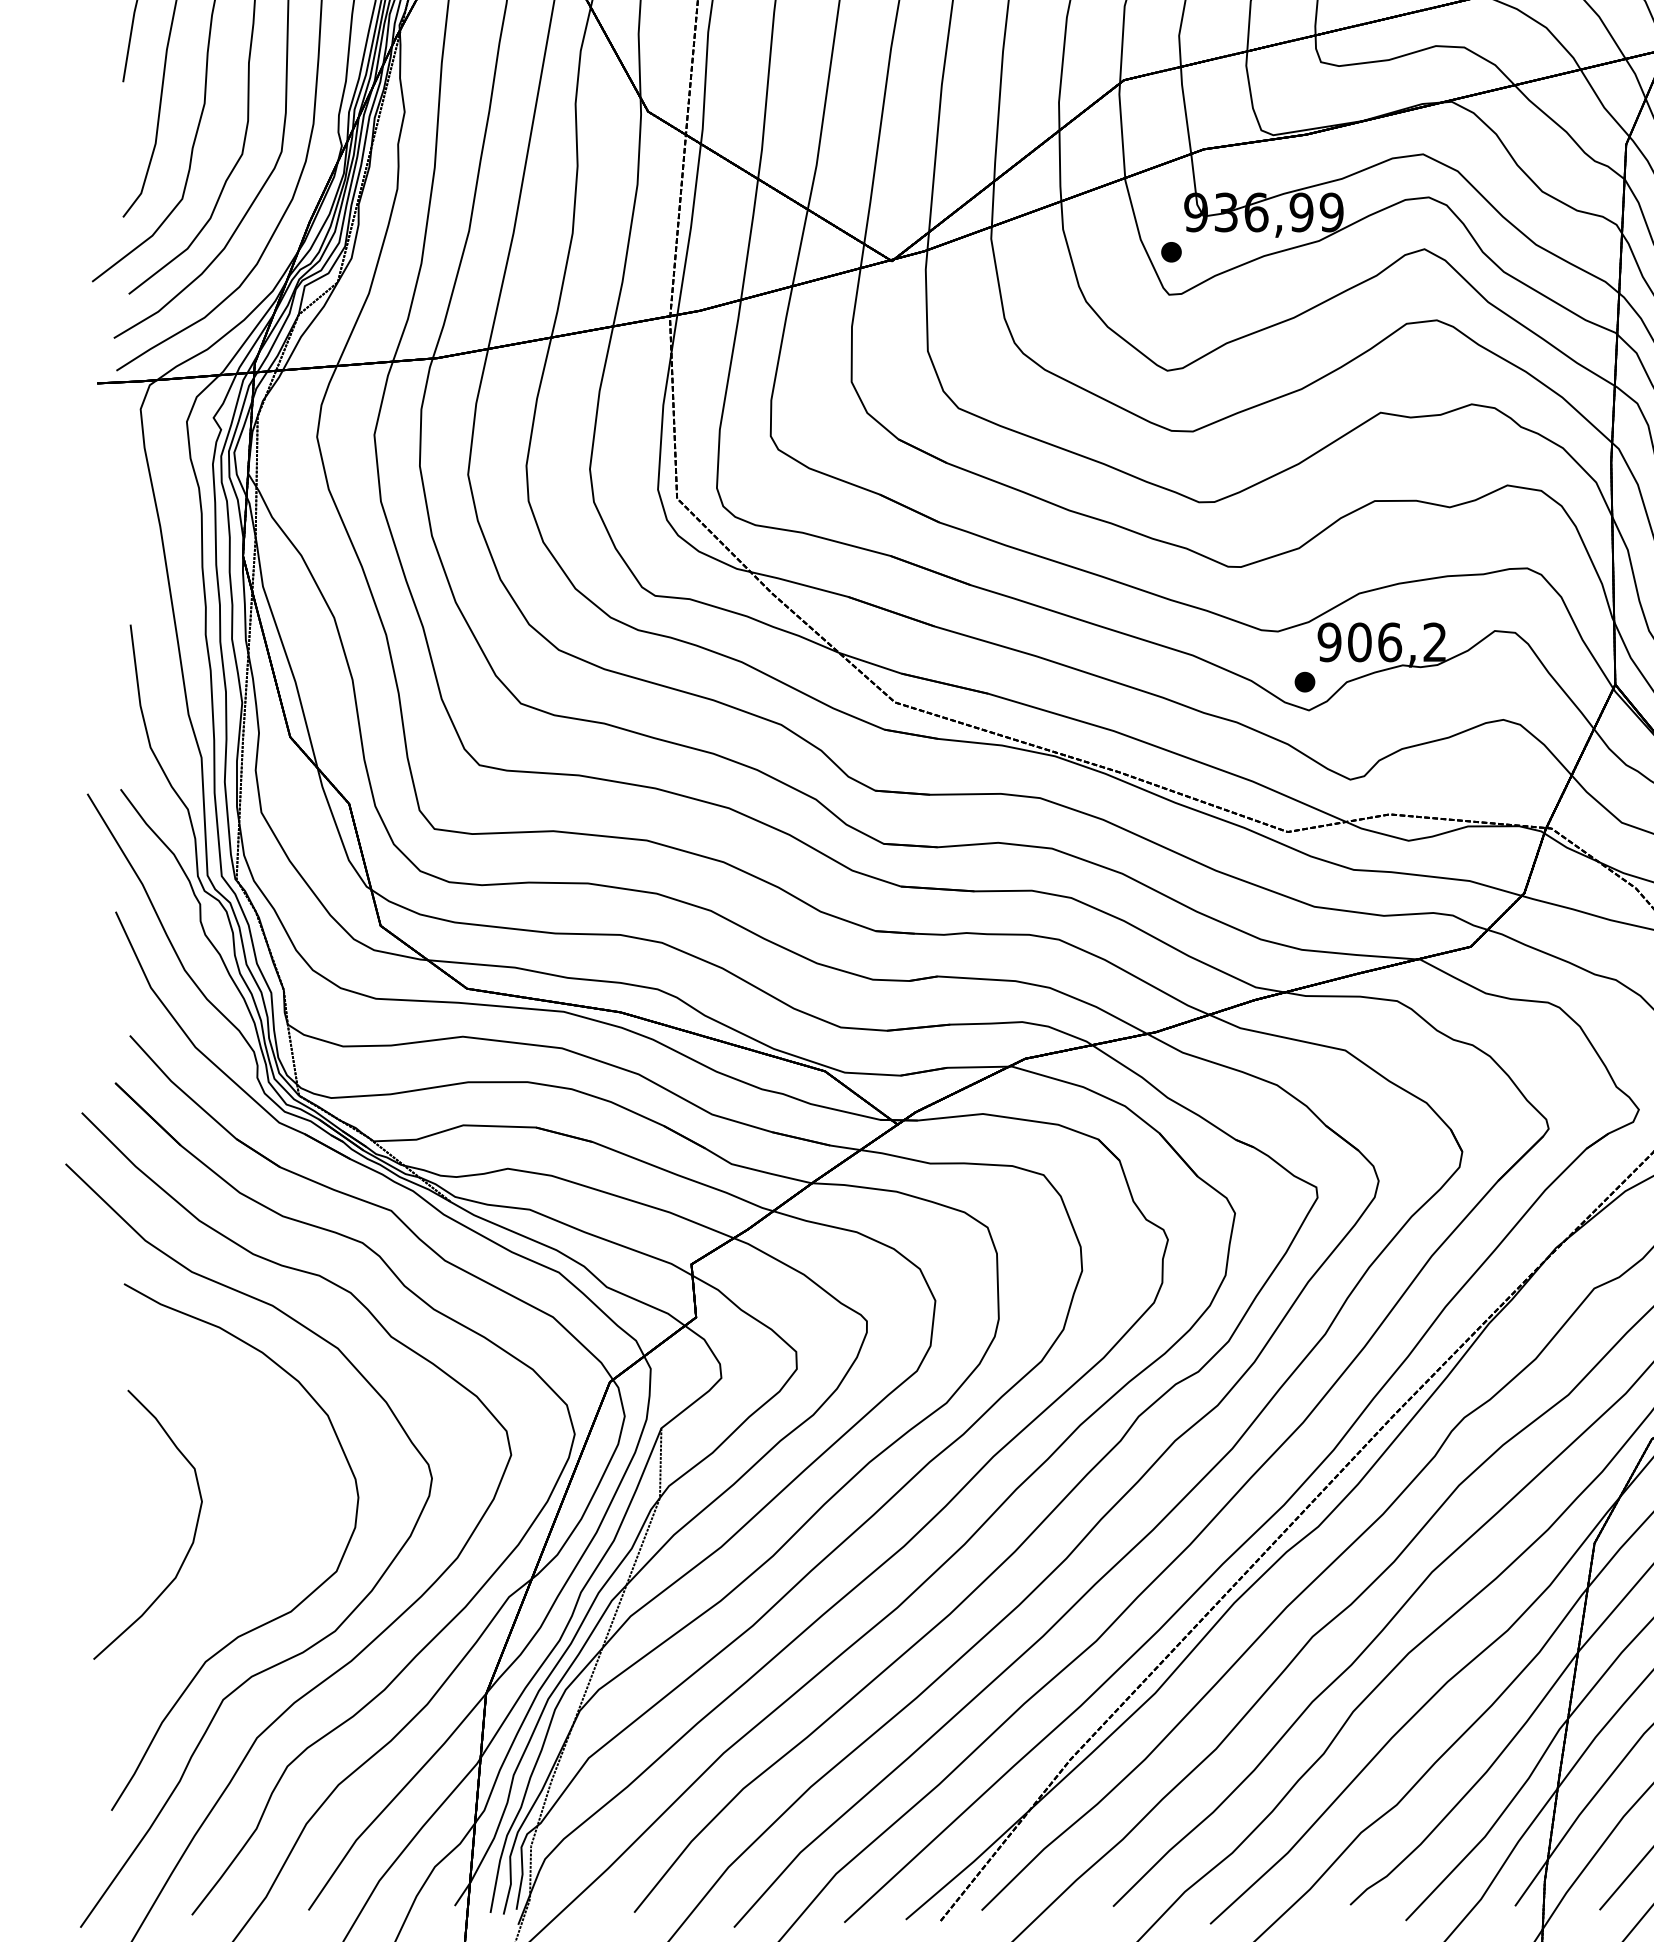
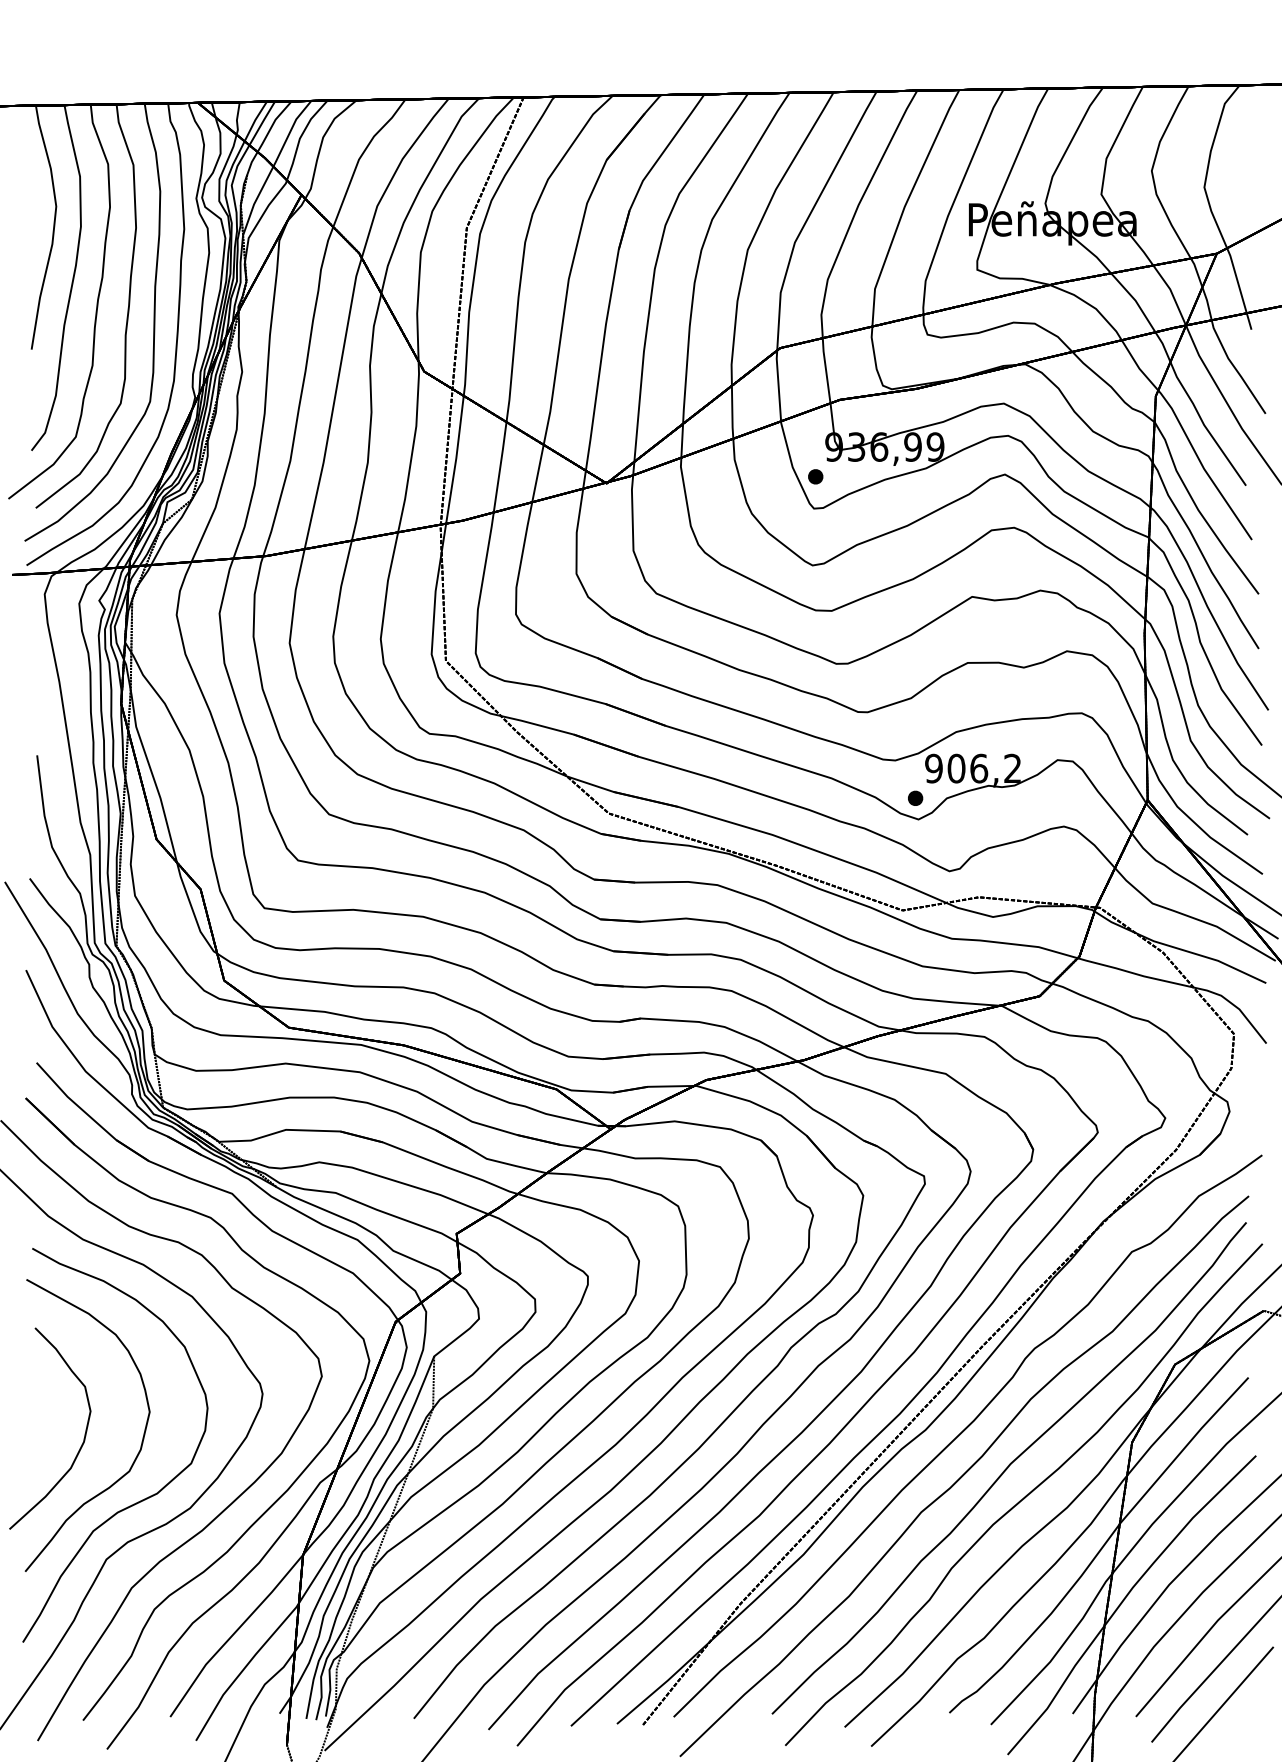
curve: (271, 1536) -> (142, 1437), added

